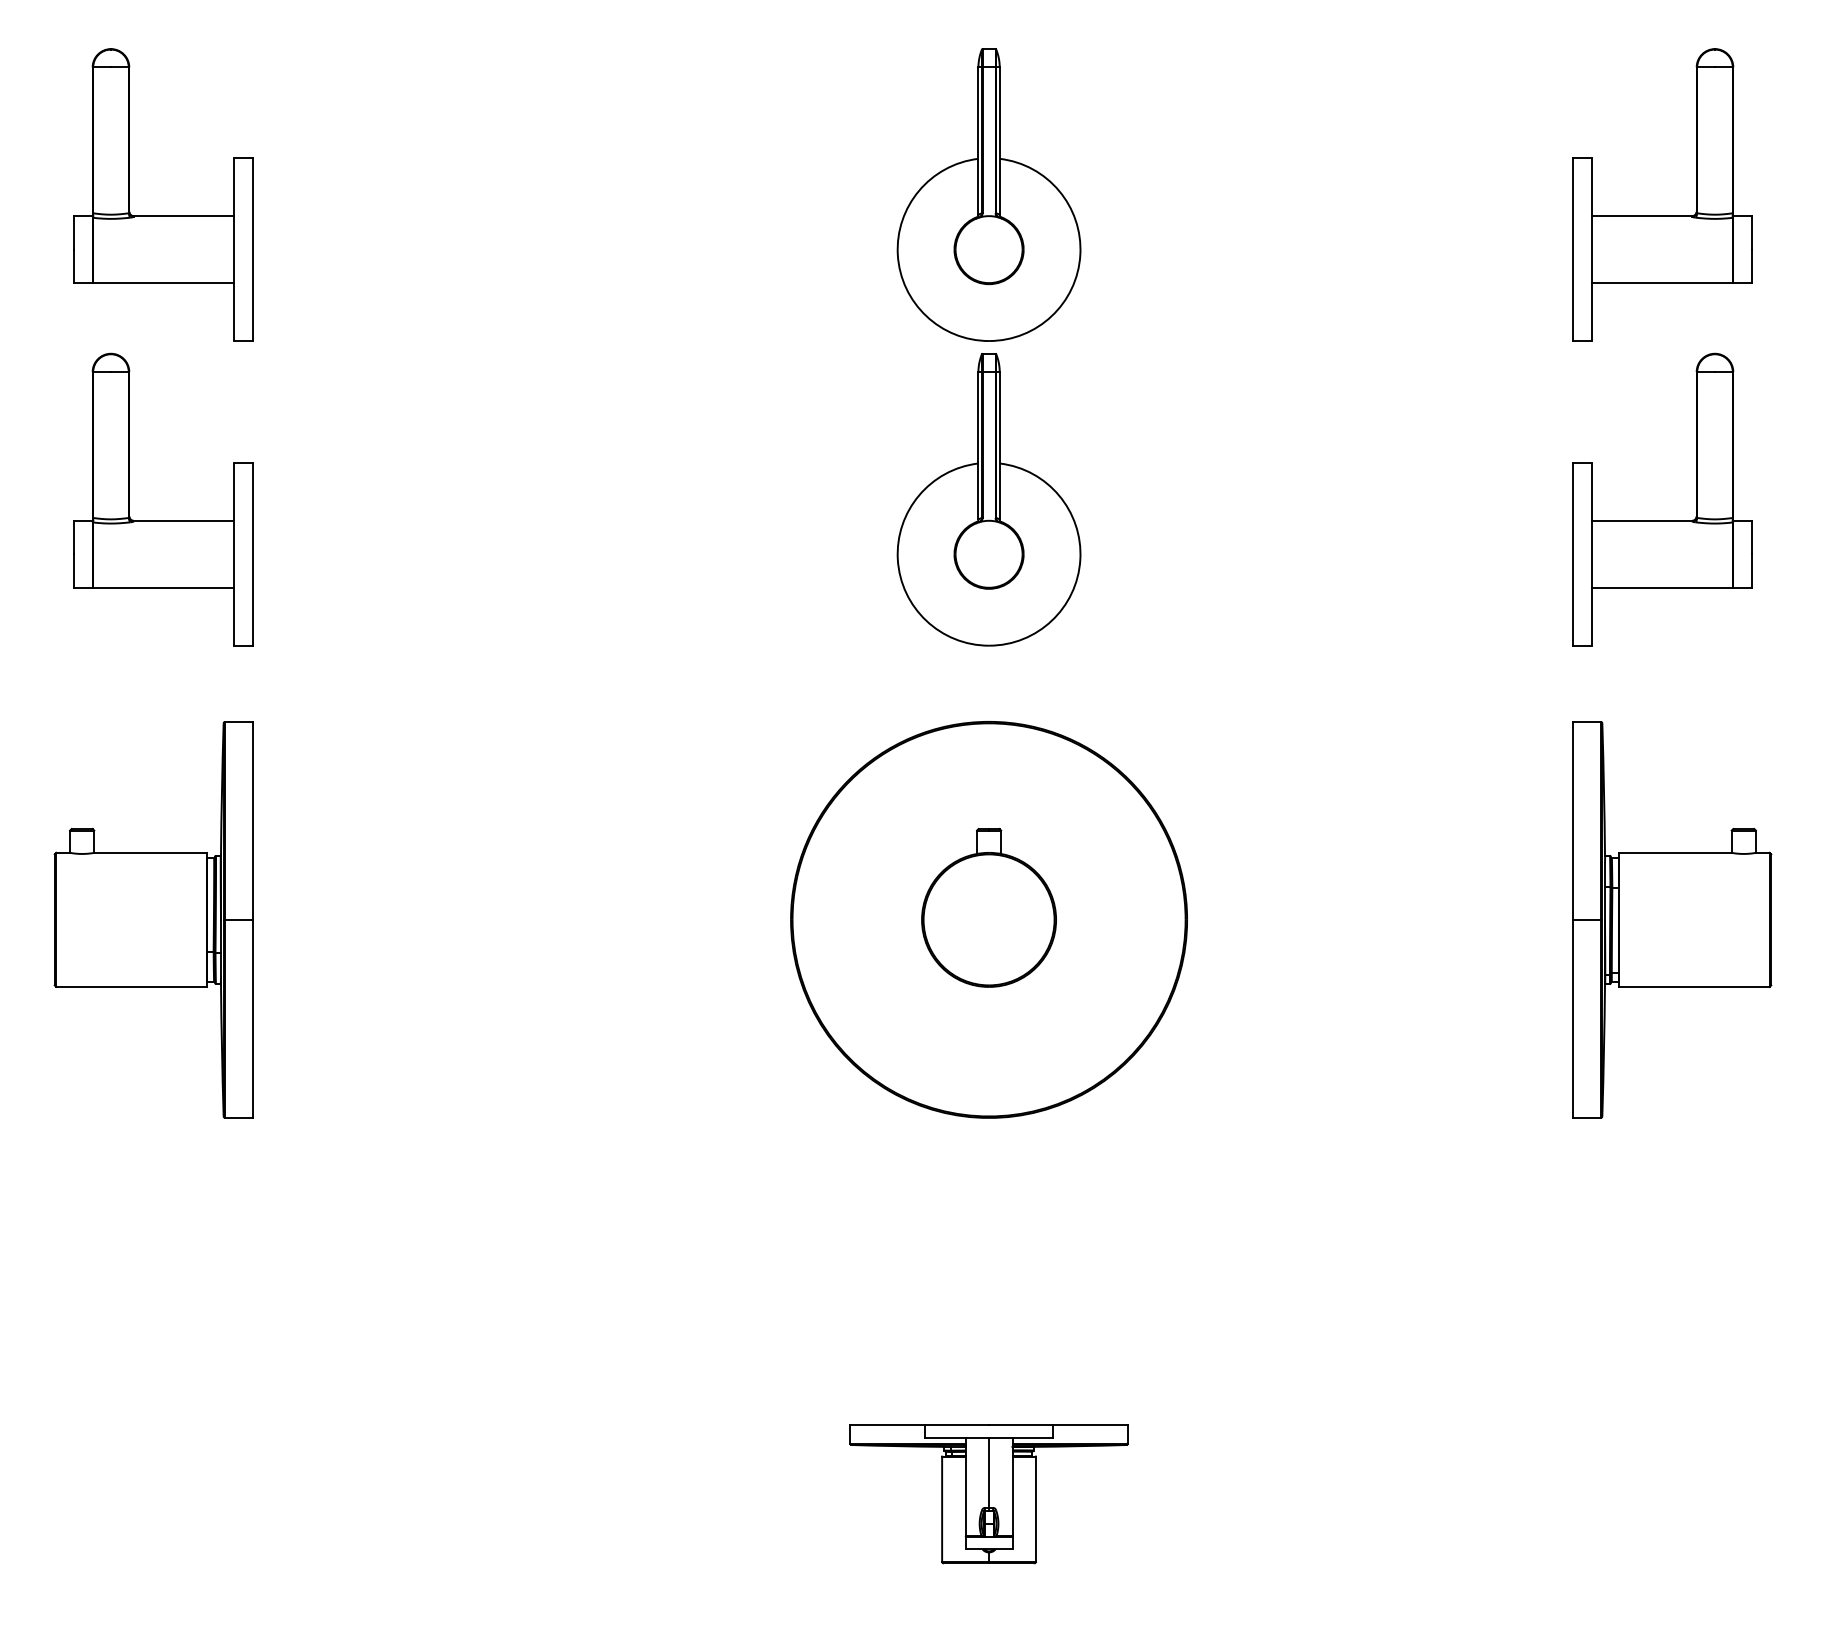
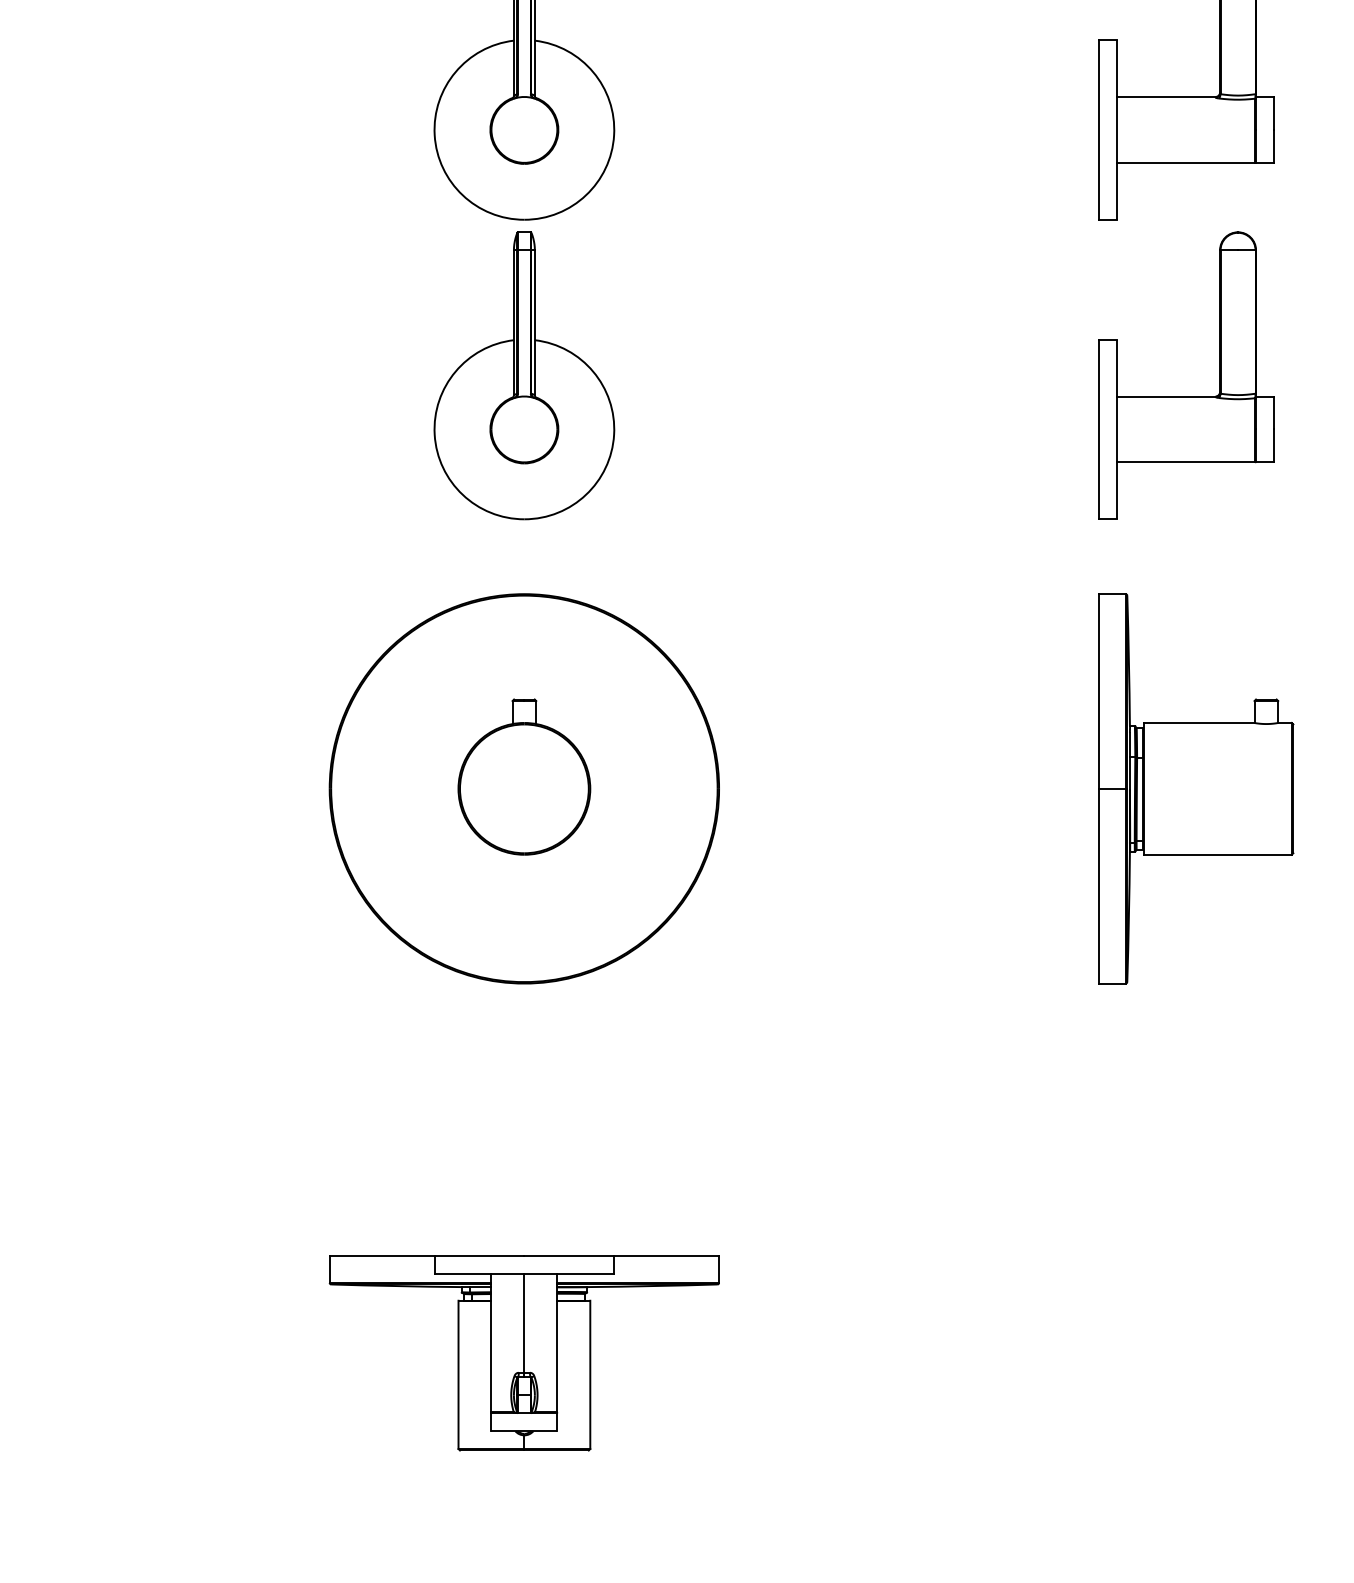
part: (988, 1493) -> (523, 1352), size x1.43

